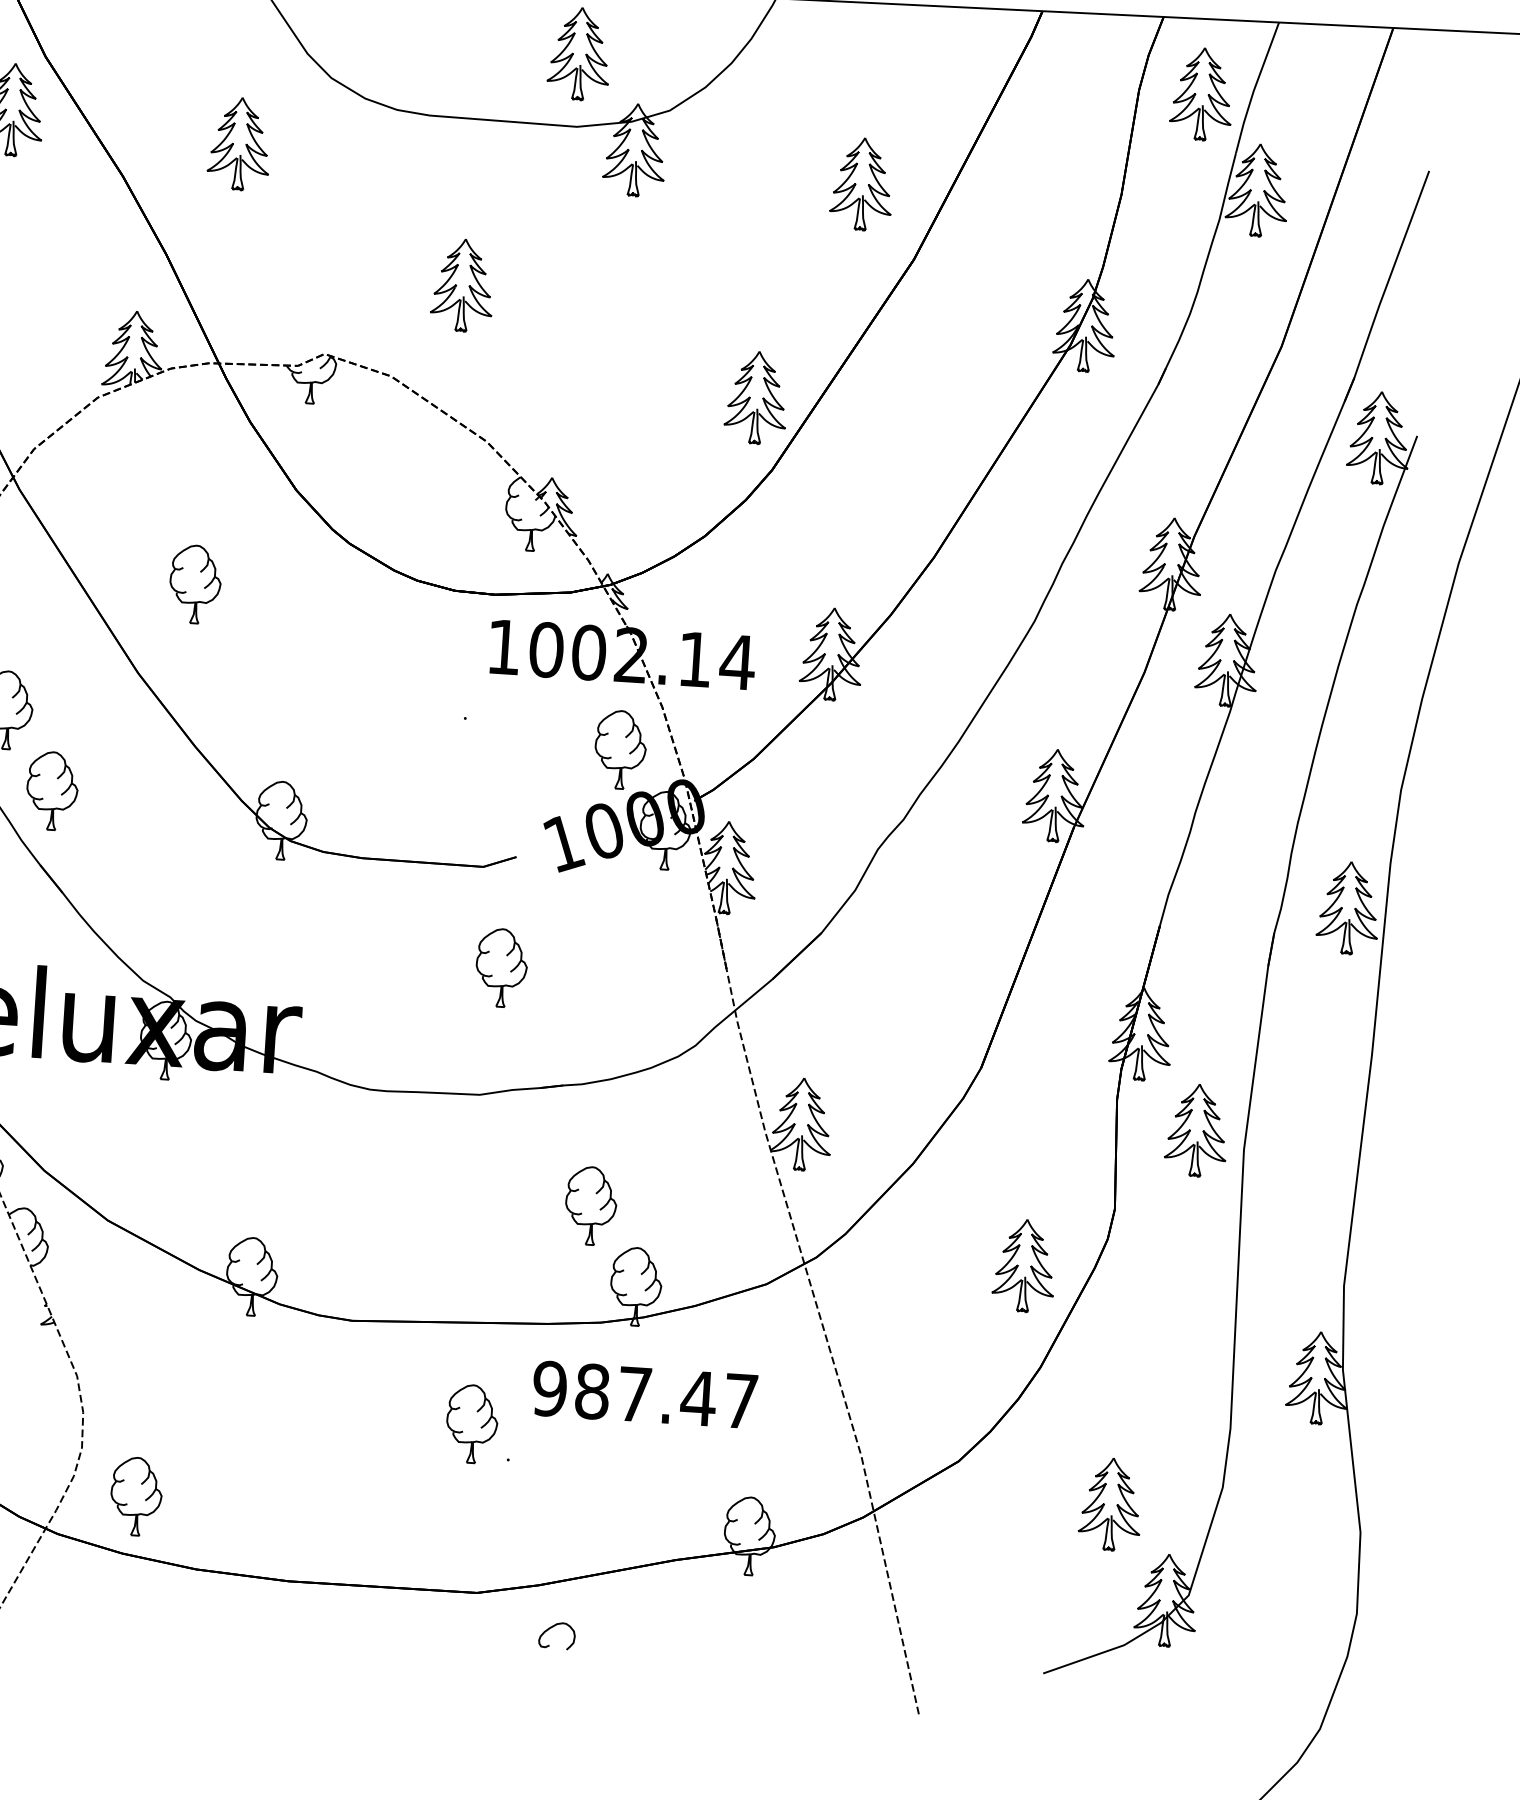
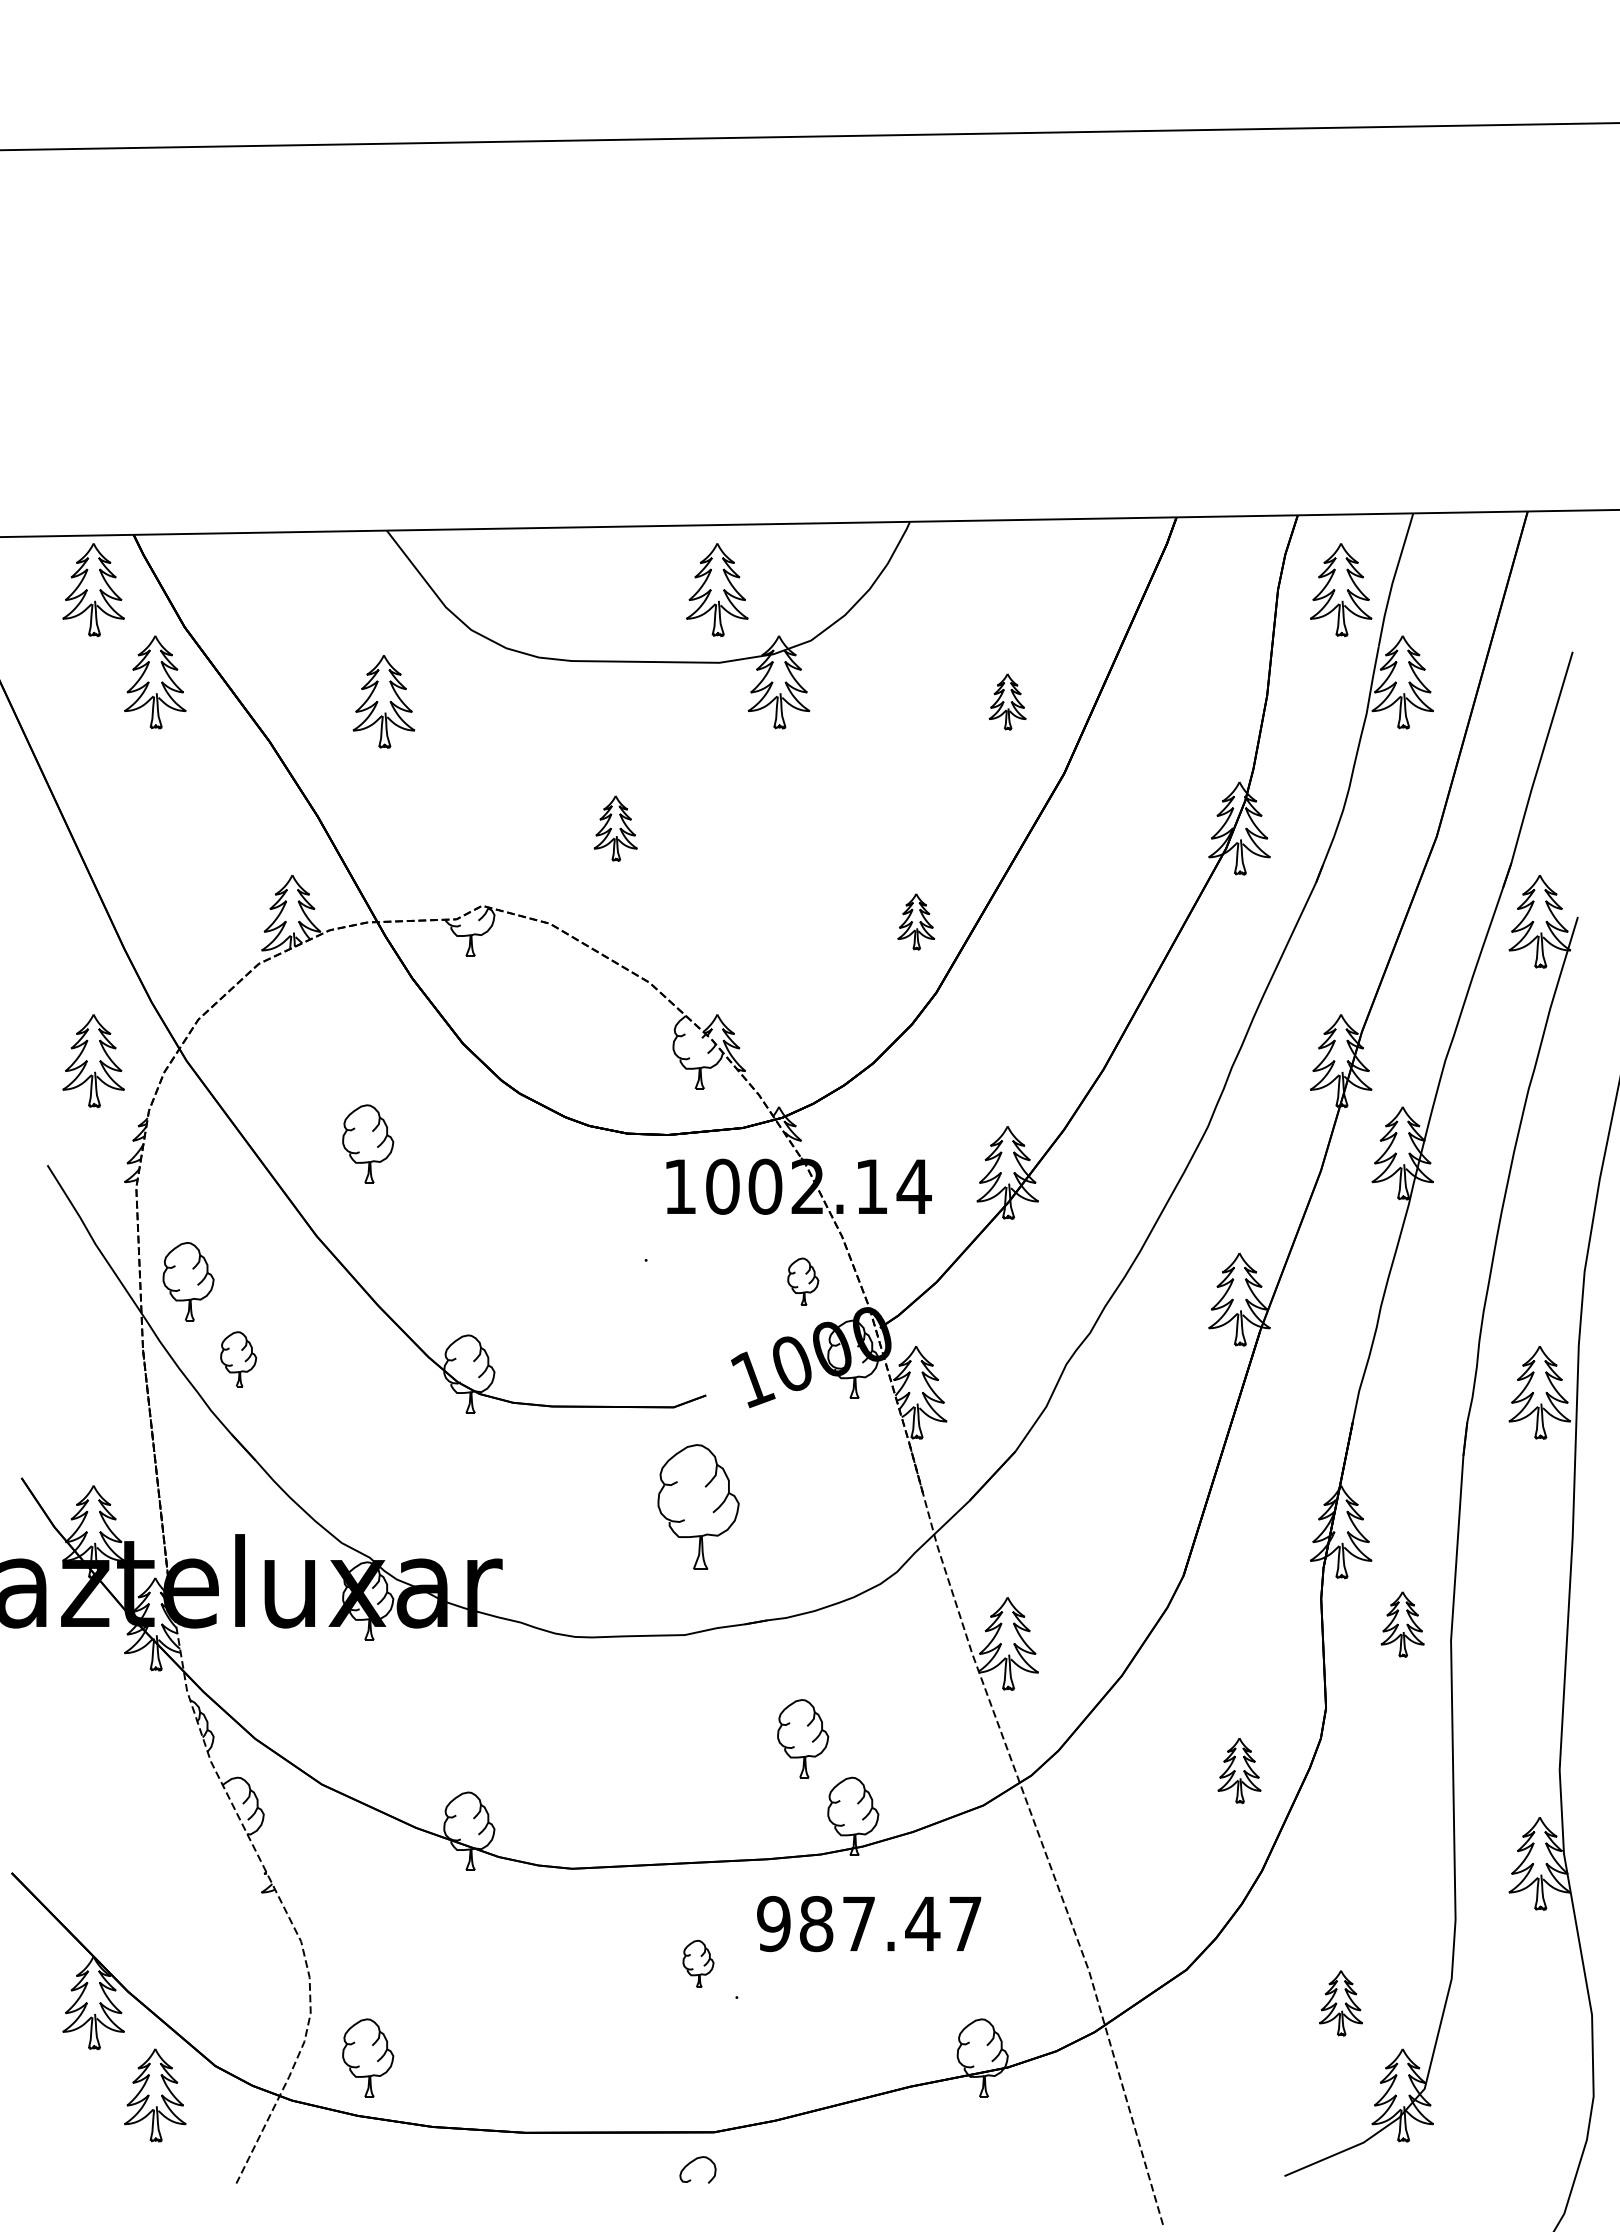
part: (861, 184) -> (1007, 701), size x0.6
part: (462, 285) -> (615, 828), size x0.7
part: (756, 397) -> (916, 921), size x0.6
part: (620, 749) -> (803, 1281), size x0.6
part: (52, 790) -> (238, 1358), size x0.7
part: (501, 967) -> (698, 1506), size x1.6
part: (1196, 1130) -> (1402, 1624), size x0.7
part: (1024, 1265) -> (1239, 1770), size x0.7
part: (472, 1423) -> (698, 1963), size x0.6
part: (1110, 1504) -> (1340, 2003), size x0.7
curve: (551, 1628) -> (691, 2163), moved

